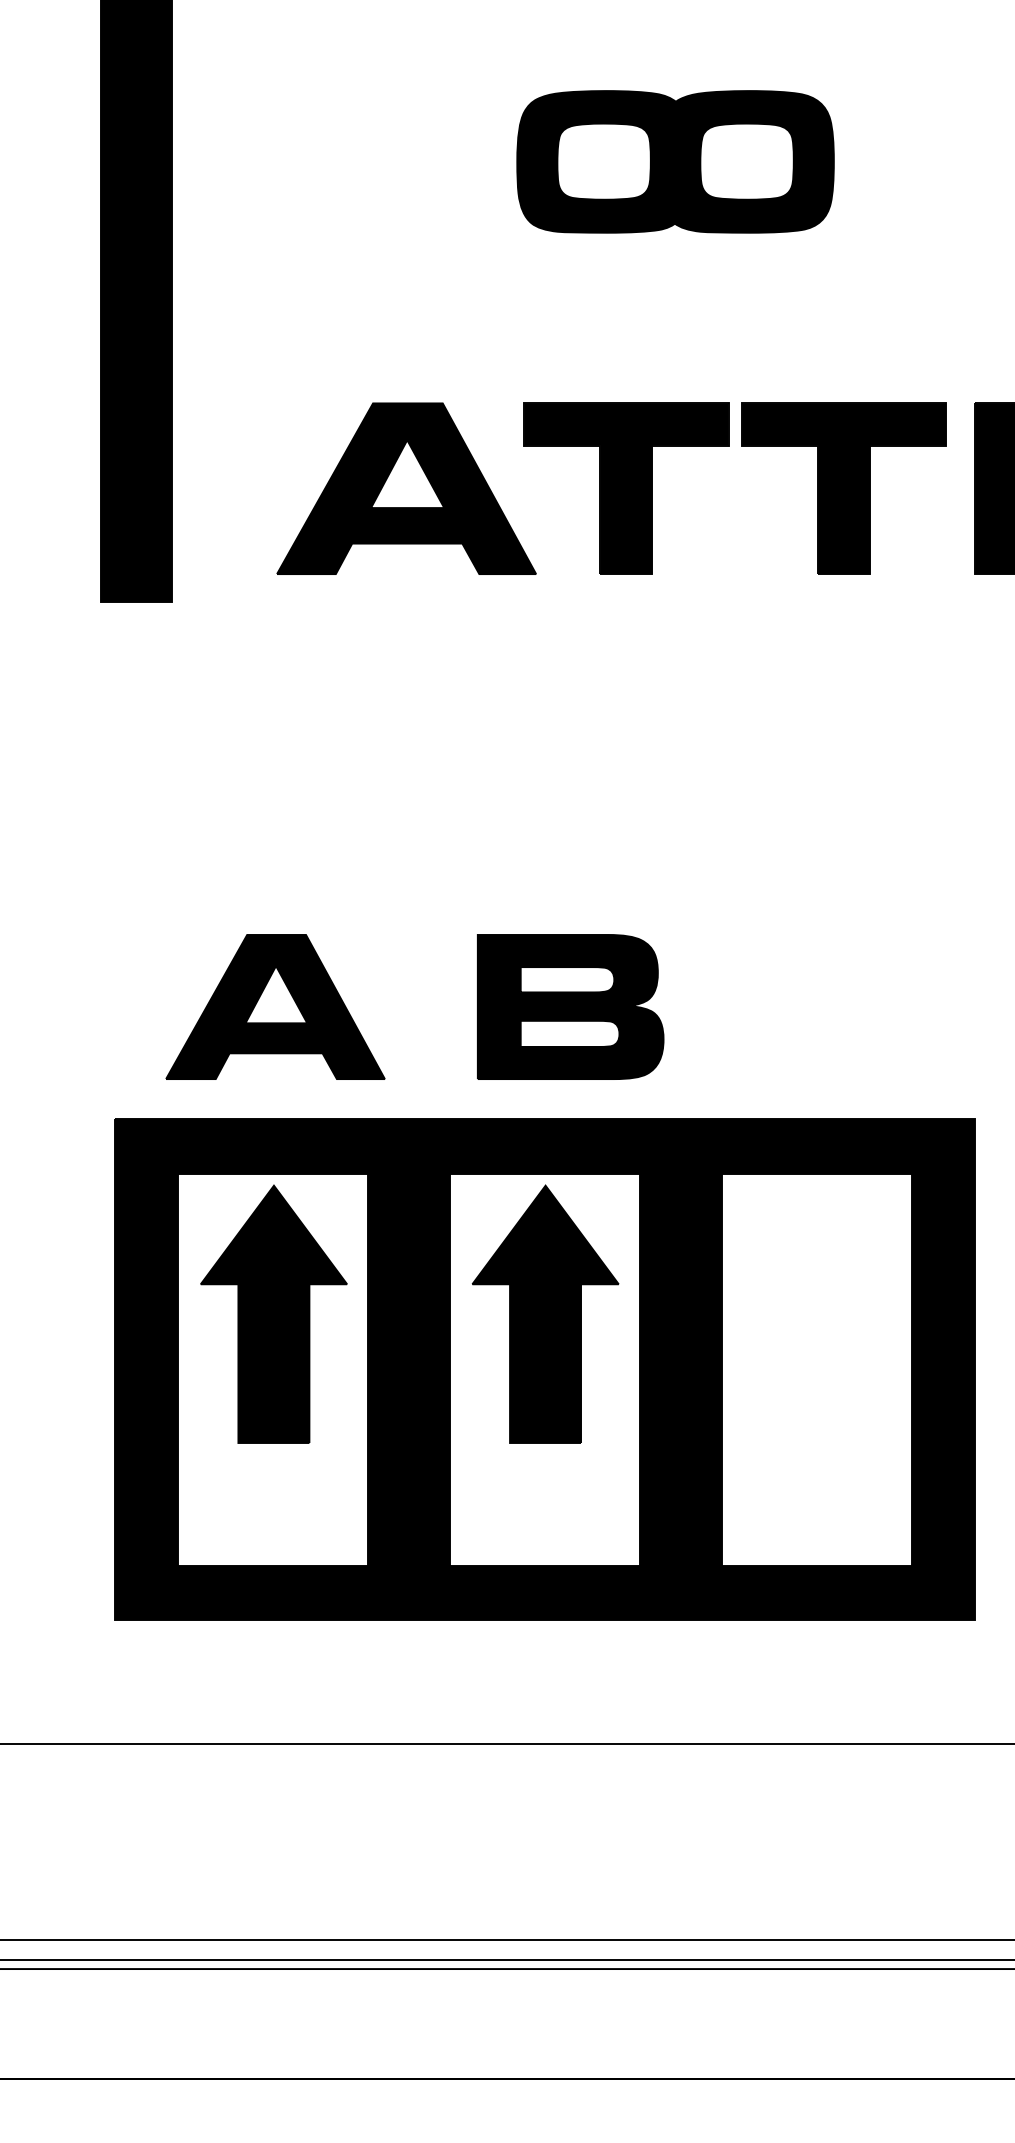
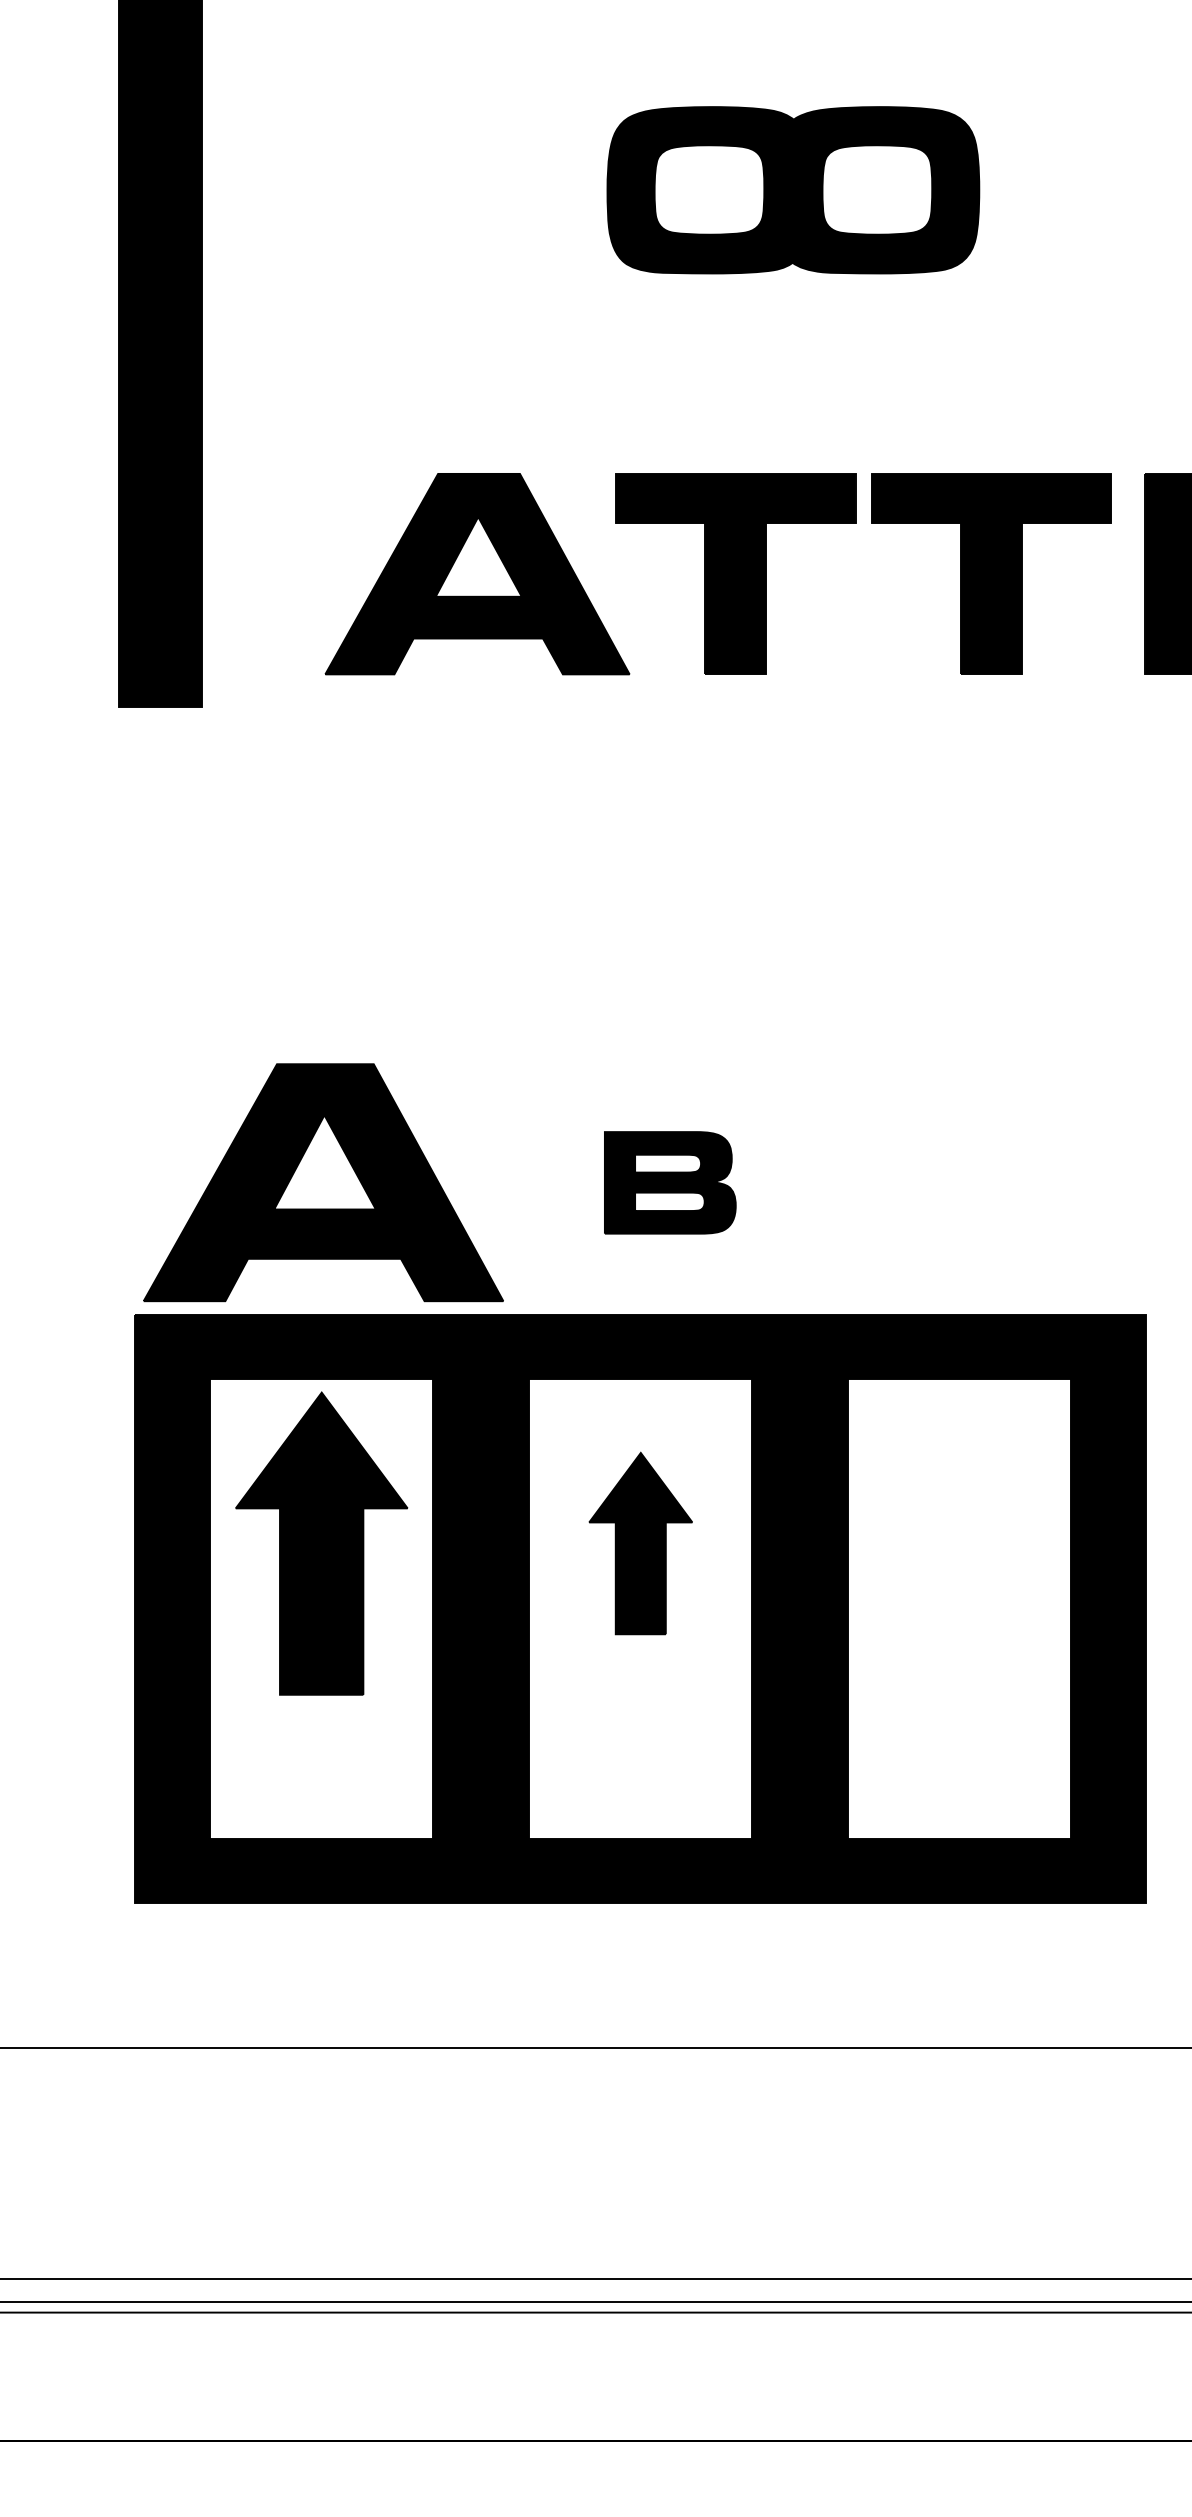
part: (275, 1006) -> (323, 1182), size x1.4
part: (570, 1006) -> (670, 1182), size x0.6
part: (545, 1314) -> (640, 1543), size x0.6

